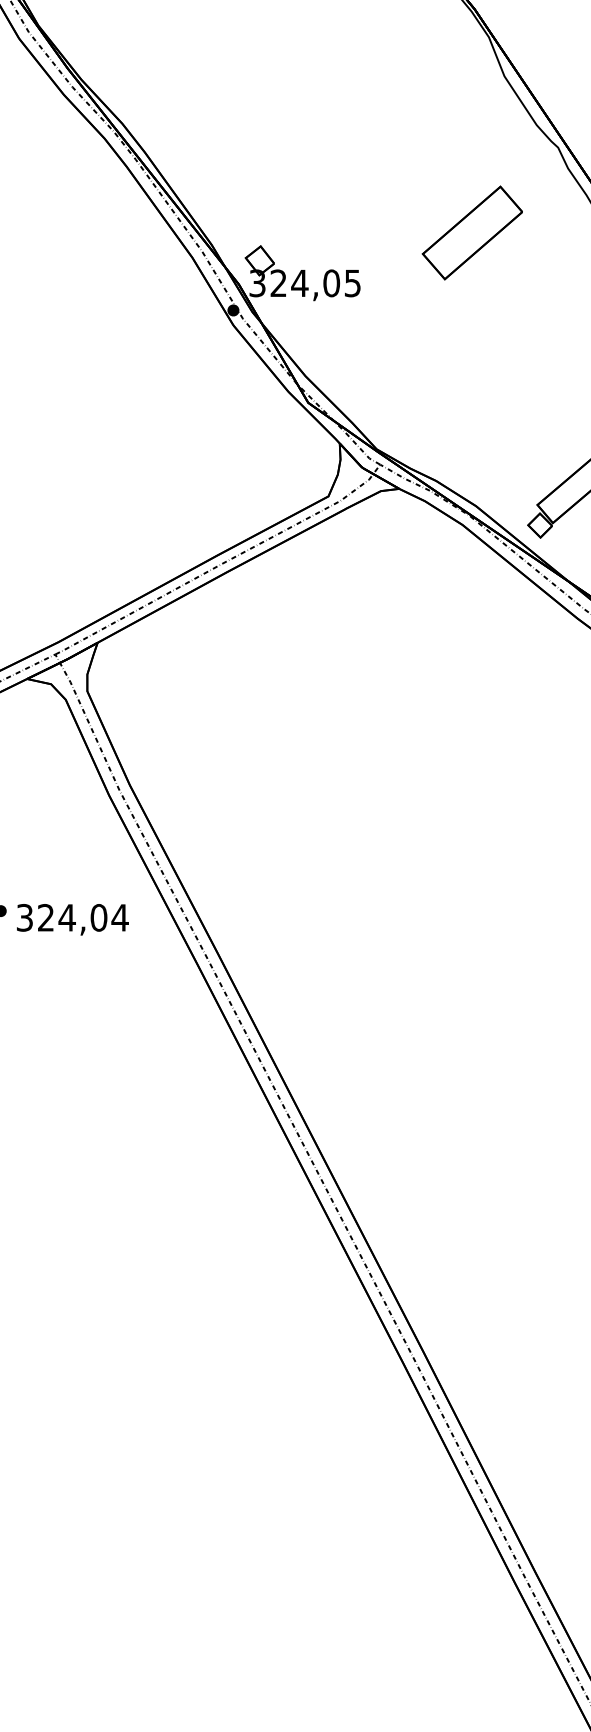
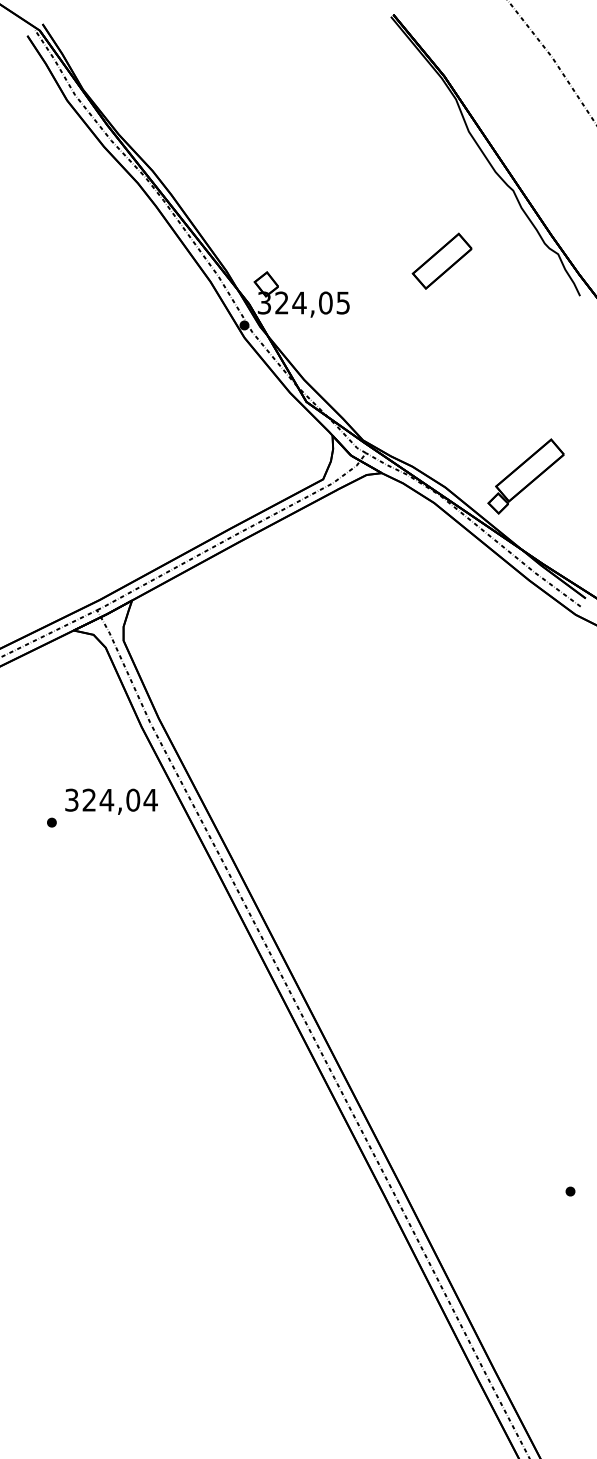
part: (471, 231) -> (441, 260), size x0.71
text: (72, 919) -> (111, 801), moved

